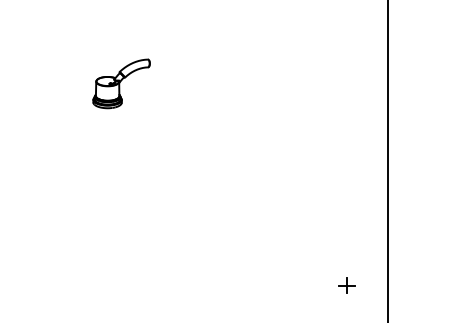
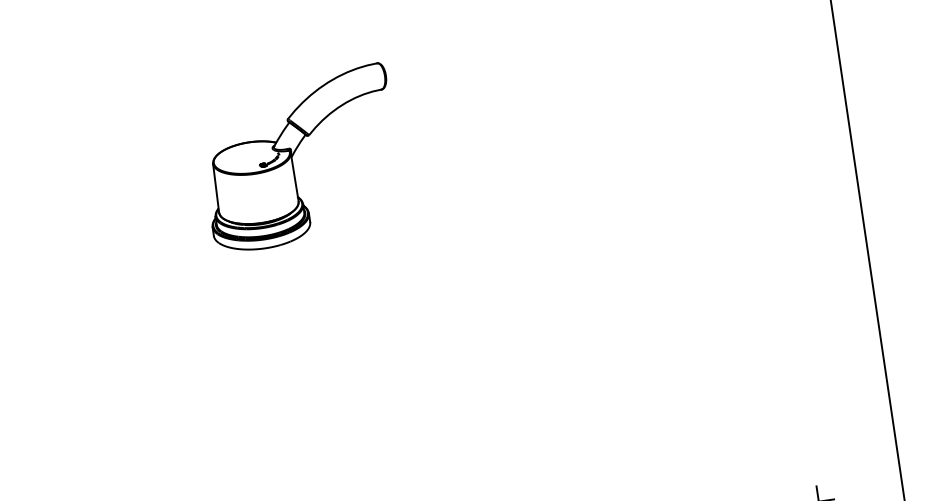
part: (121, 83) -> (299, 158), size x1.67

